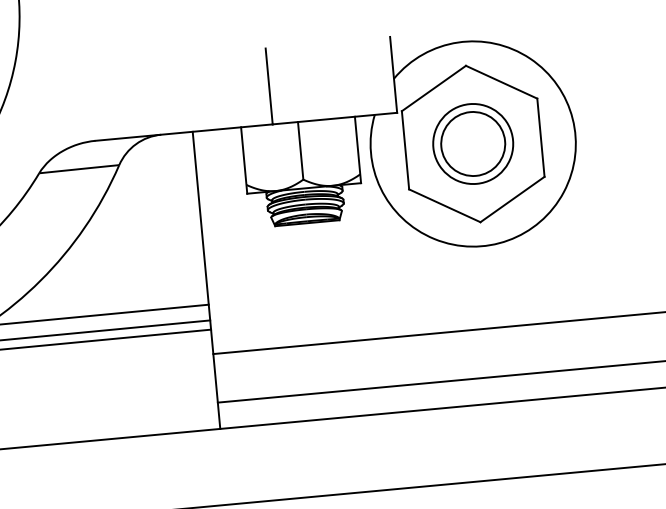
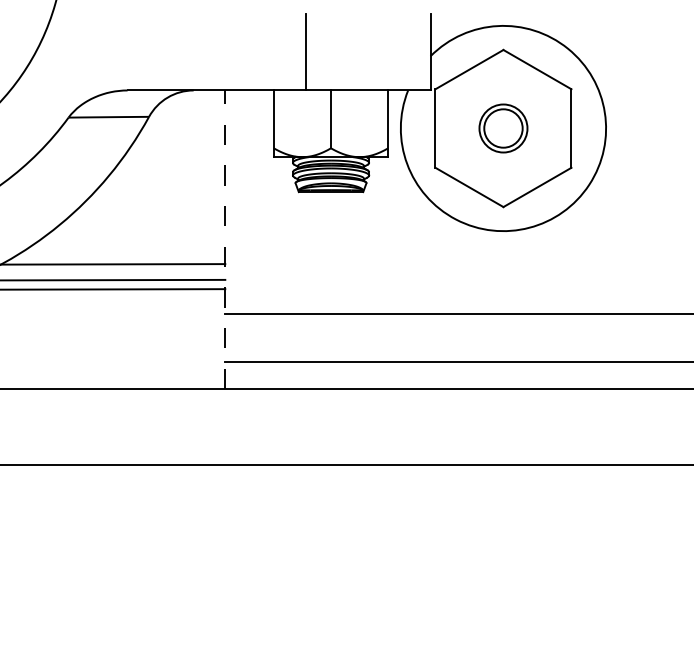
part: (473, 143) -> (503, 128), size x0.6
line: (206, 280) -> (225, 239), solid -> dashed

